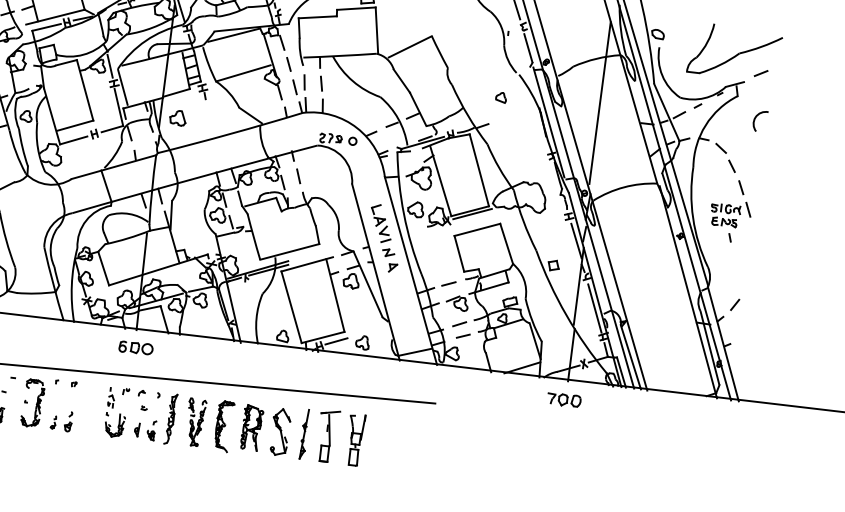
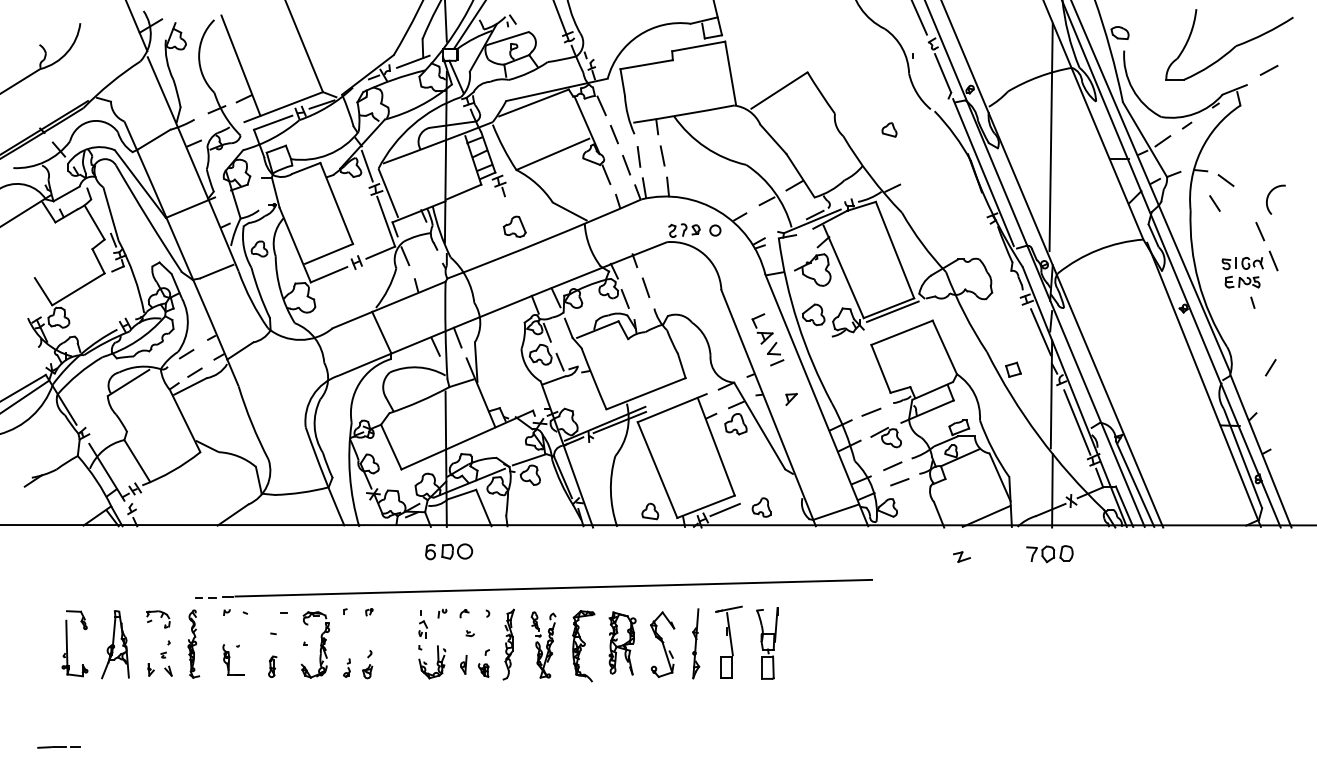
part: (501, 97) -> (889, 129), moved
part: (177, 117) -> (514, 226), moved
arc: (755, 119) -> (1268, 198), moved
line: (731, 166) -> (1214, 203), moved
part: (388, 252) -> (961, 556), moved
line: (734, 304) -> (1270, 367), moved

